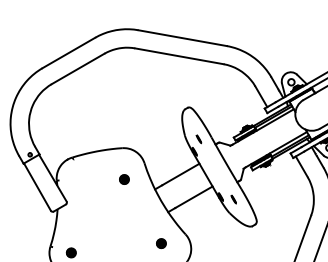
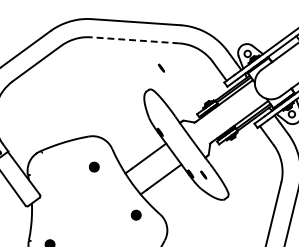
line: (179, 56) -> (135, 40), solid -> dashed
part: (198, 139) -> (161, 68), moved
part: (161, 243) -> (136, 215), moved

